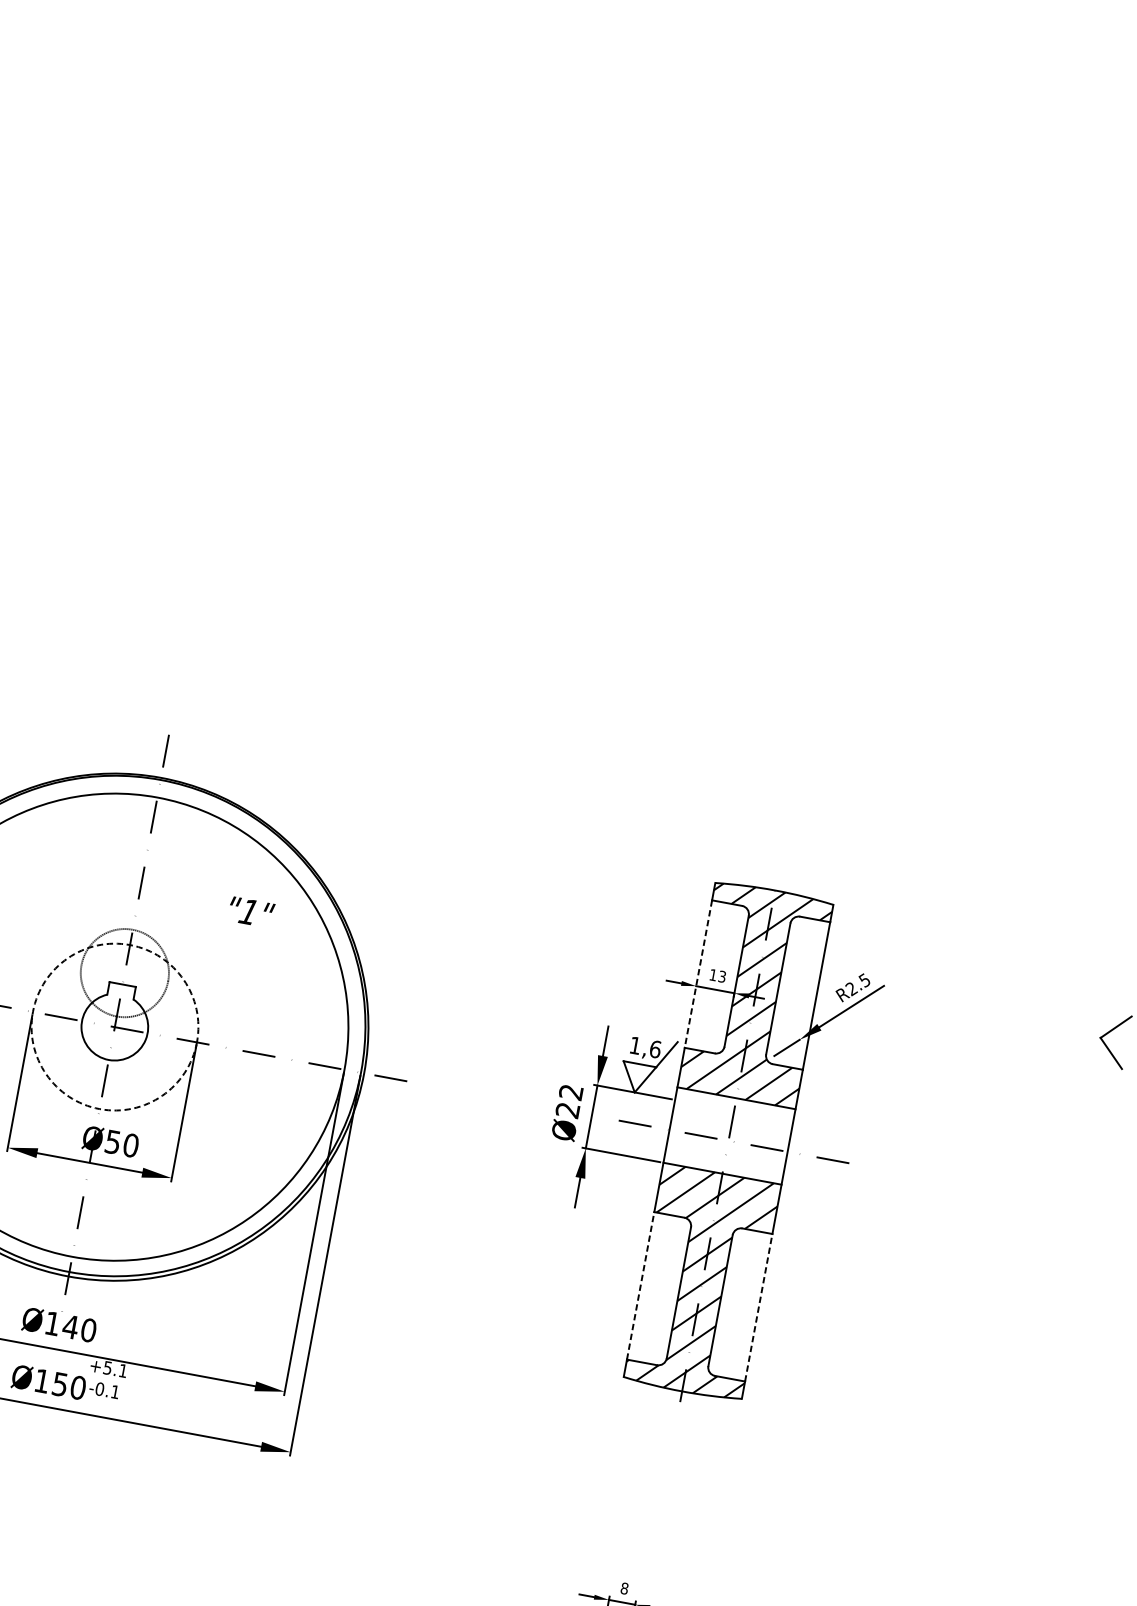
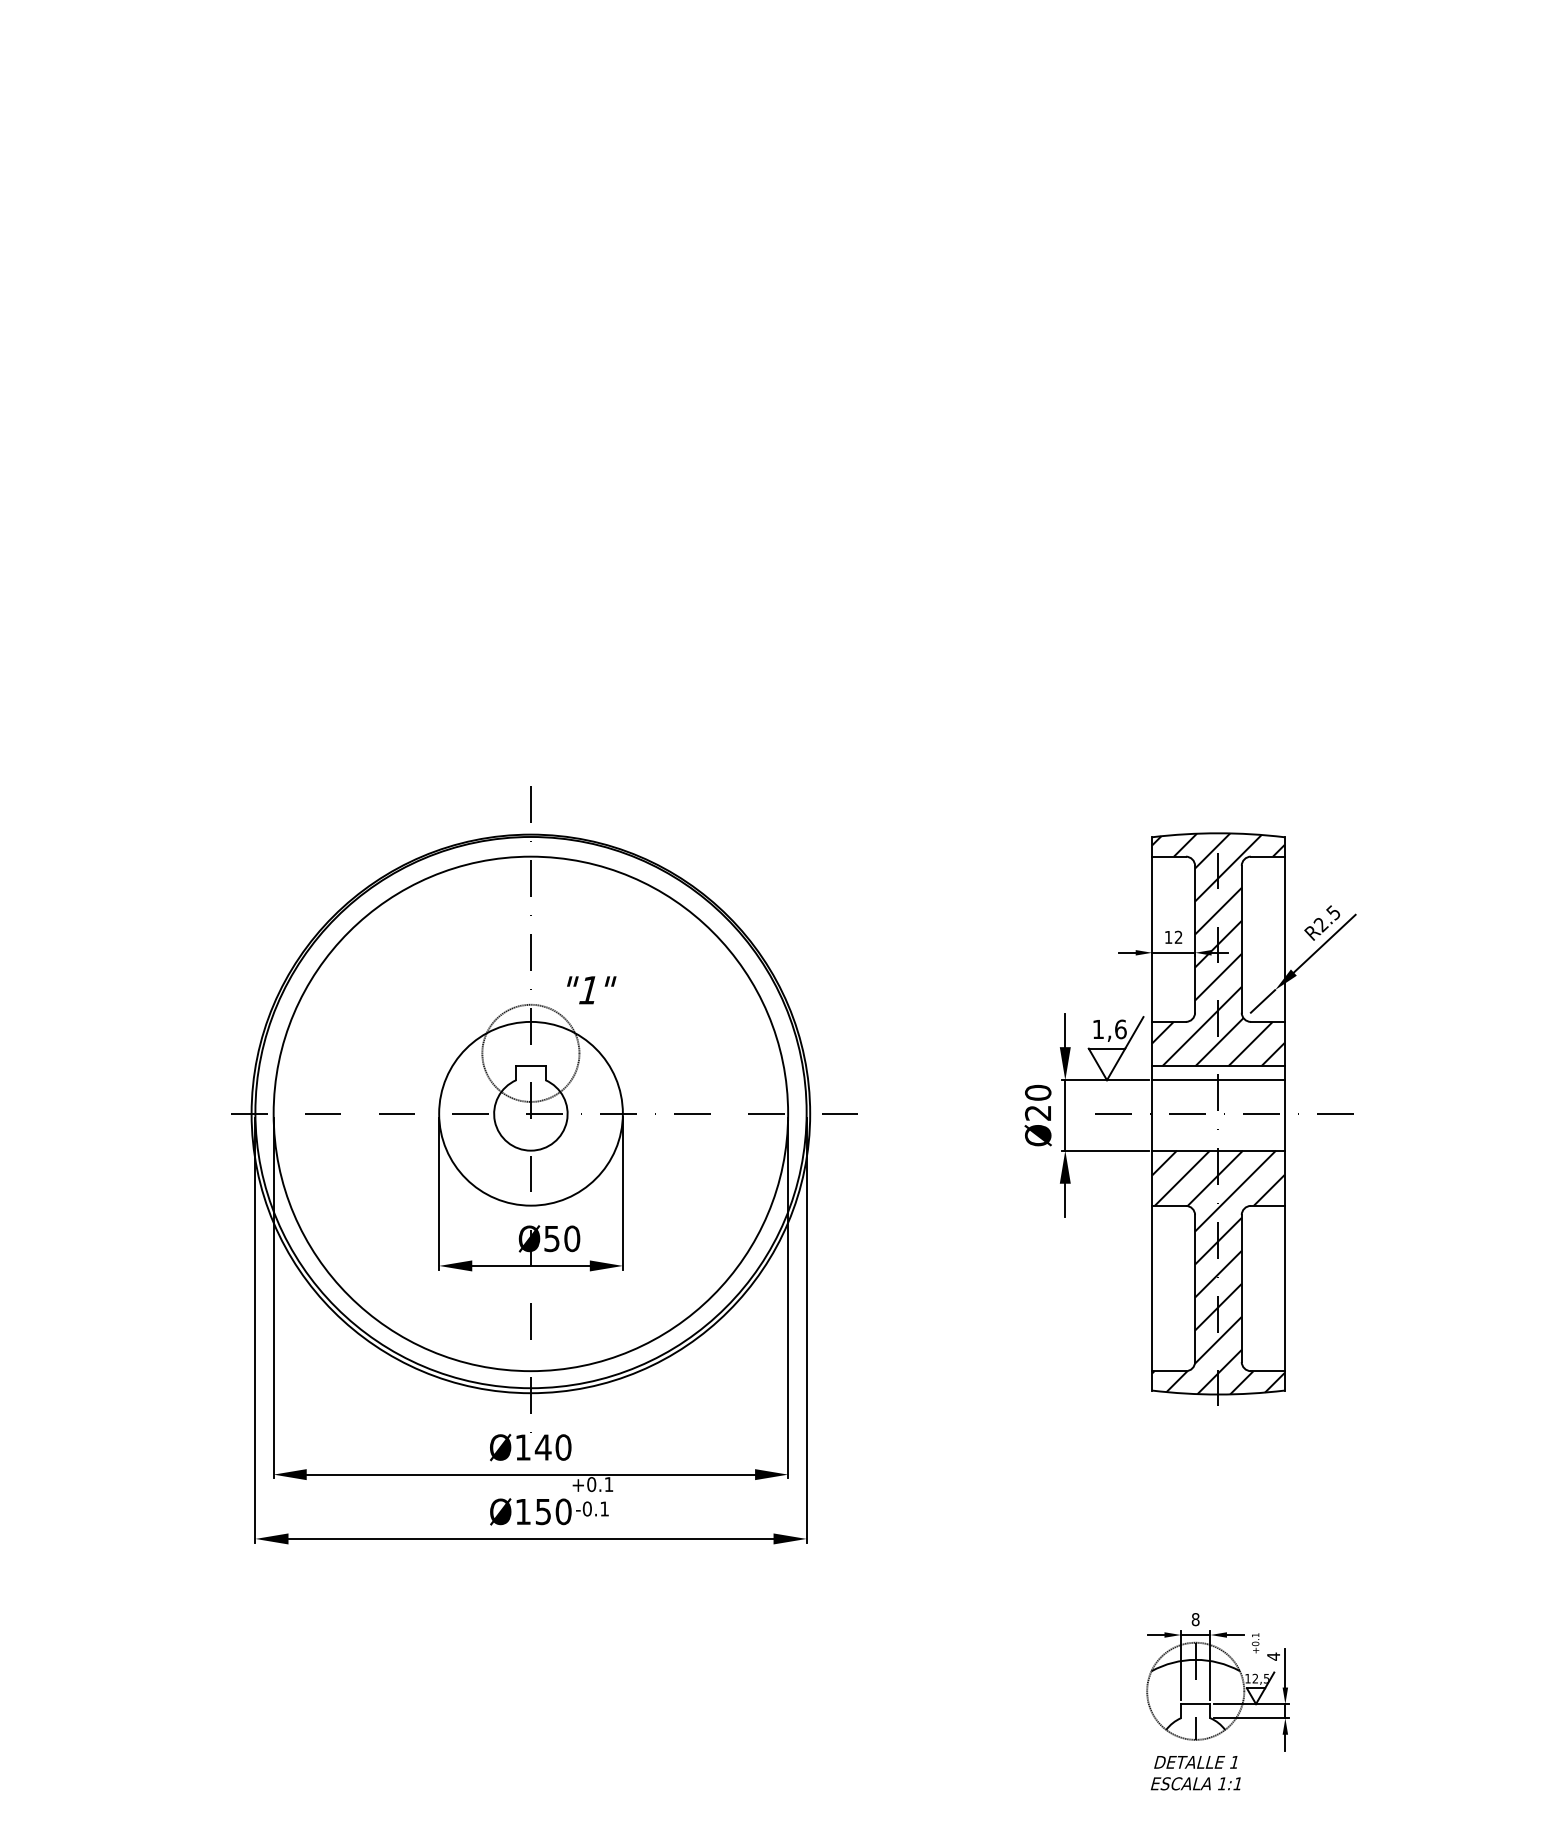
text: (251, 912) -> (591, 990), moved
line: (698, 974) -> (1152, 939), dashed -> solid
text: (722, 976) -> (1178, 937), 13 -> 12
circle: (114, 1026) -> (530, 1113), dashed -> solid
text: (571, 1092) -> (1038, 1092), Ø22 -> Ø20
line: (734, 1111) -> (1218, 1080), added
line: (640, 1285) -> (1152, 1288), dashed -> solid
line: (758, 1307) -> (1284, 1288), dashed -> solid
text: (107, 1368) -> (591, 1484), +5.1 -> +0.1

